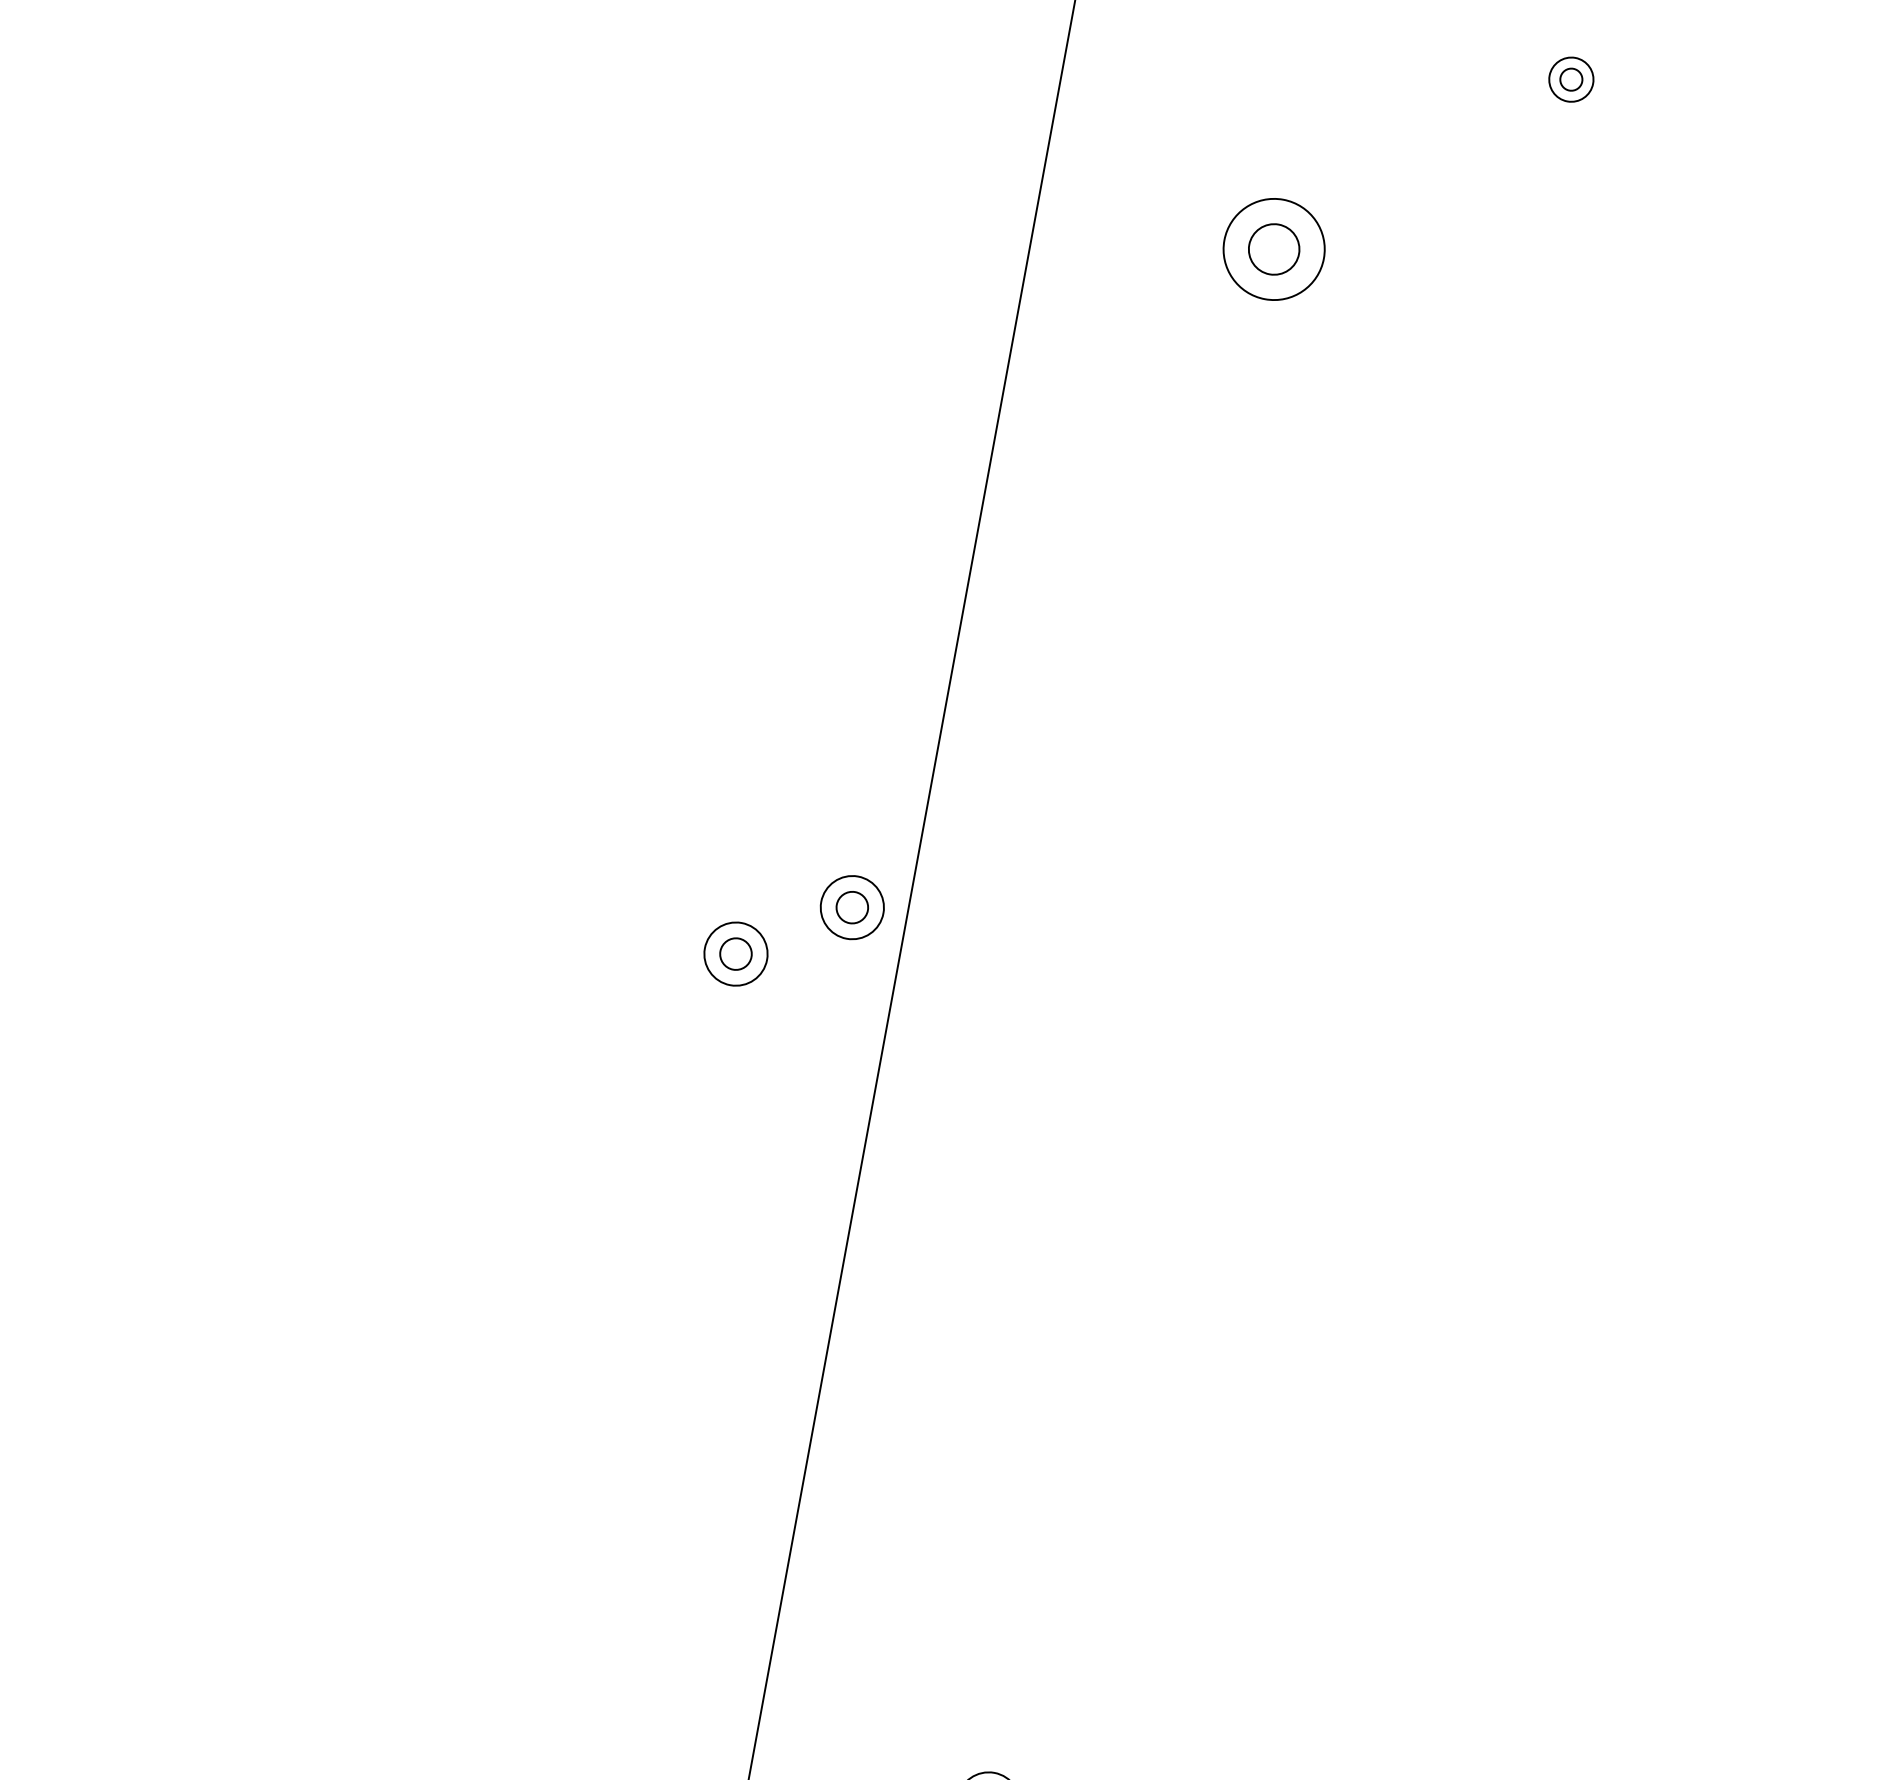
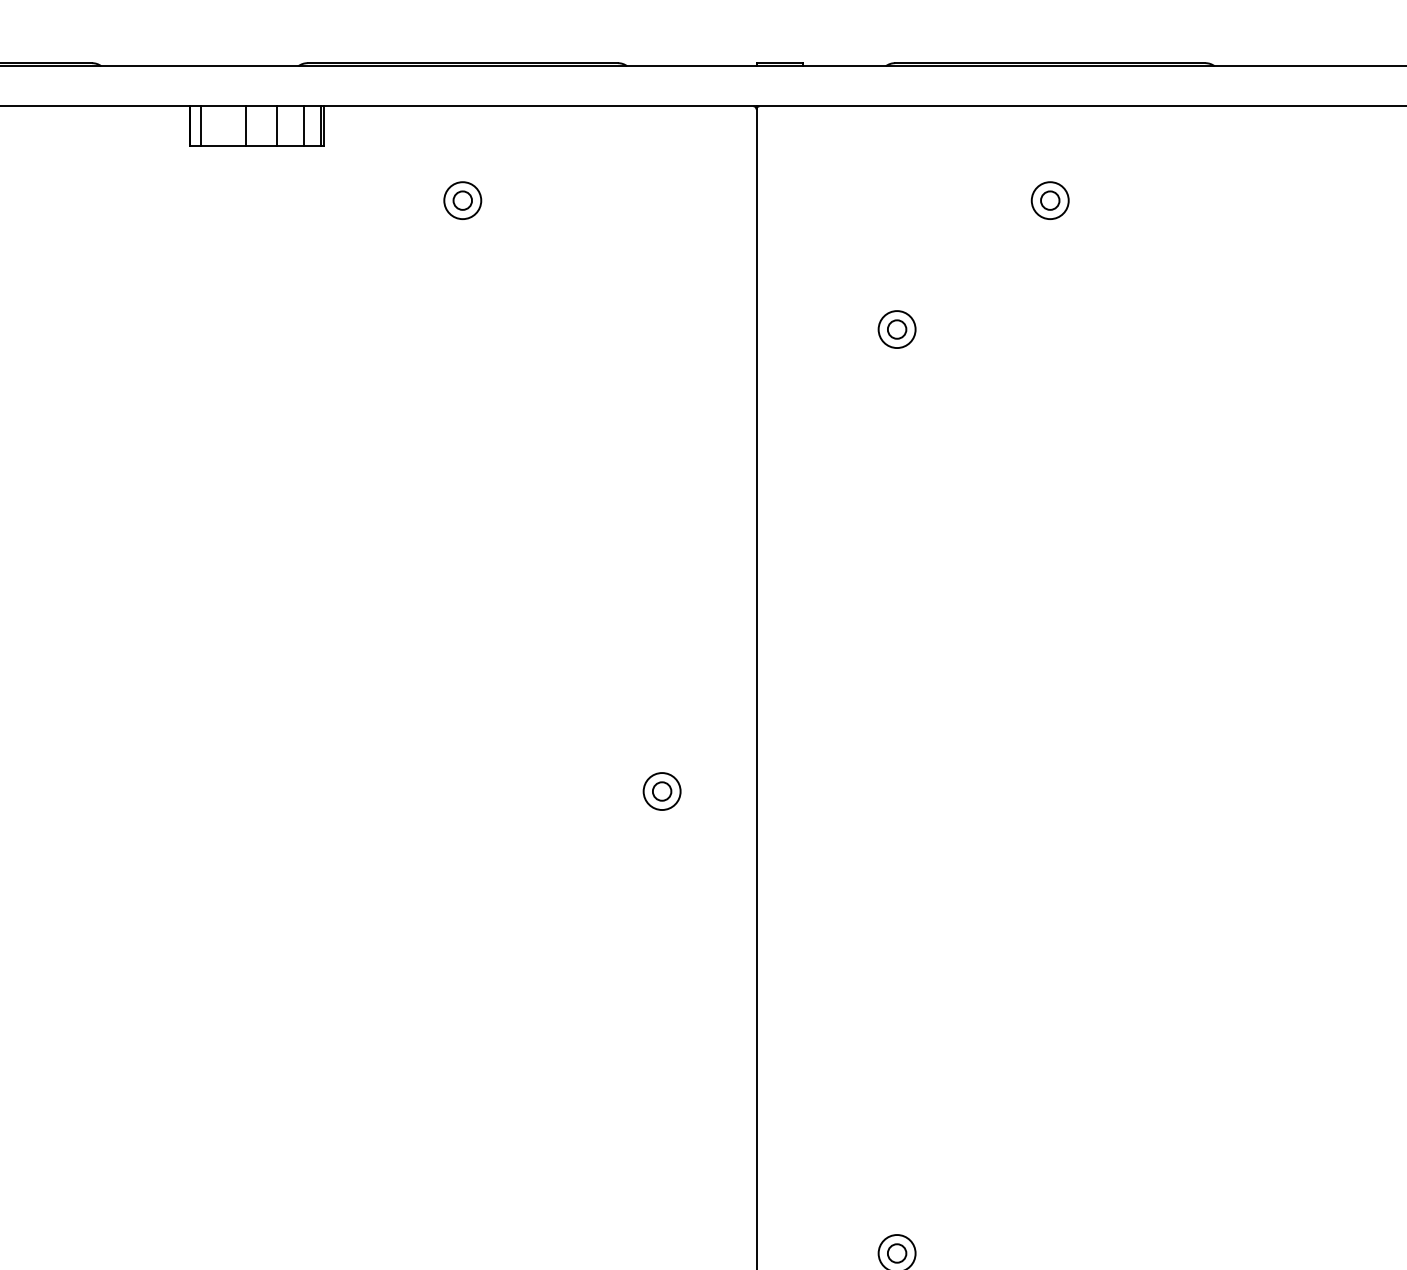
part: (1570, 79) -> (1049, 200), size x1.43
part: (1273, 249) -> (896, 329), size x0.62
part: (851, 907) -> (723, 752), removed

